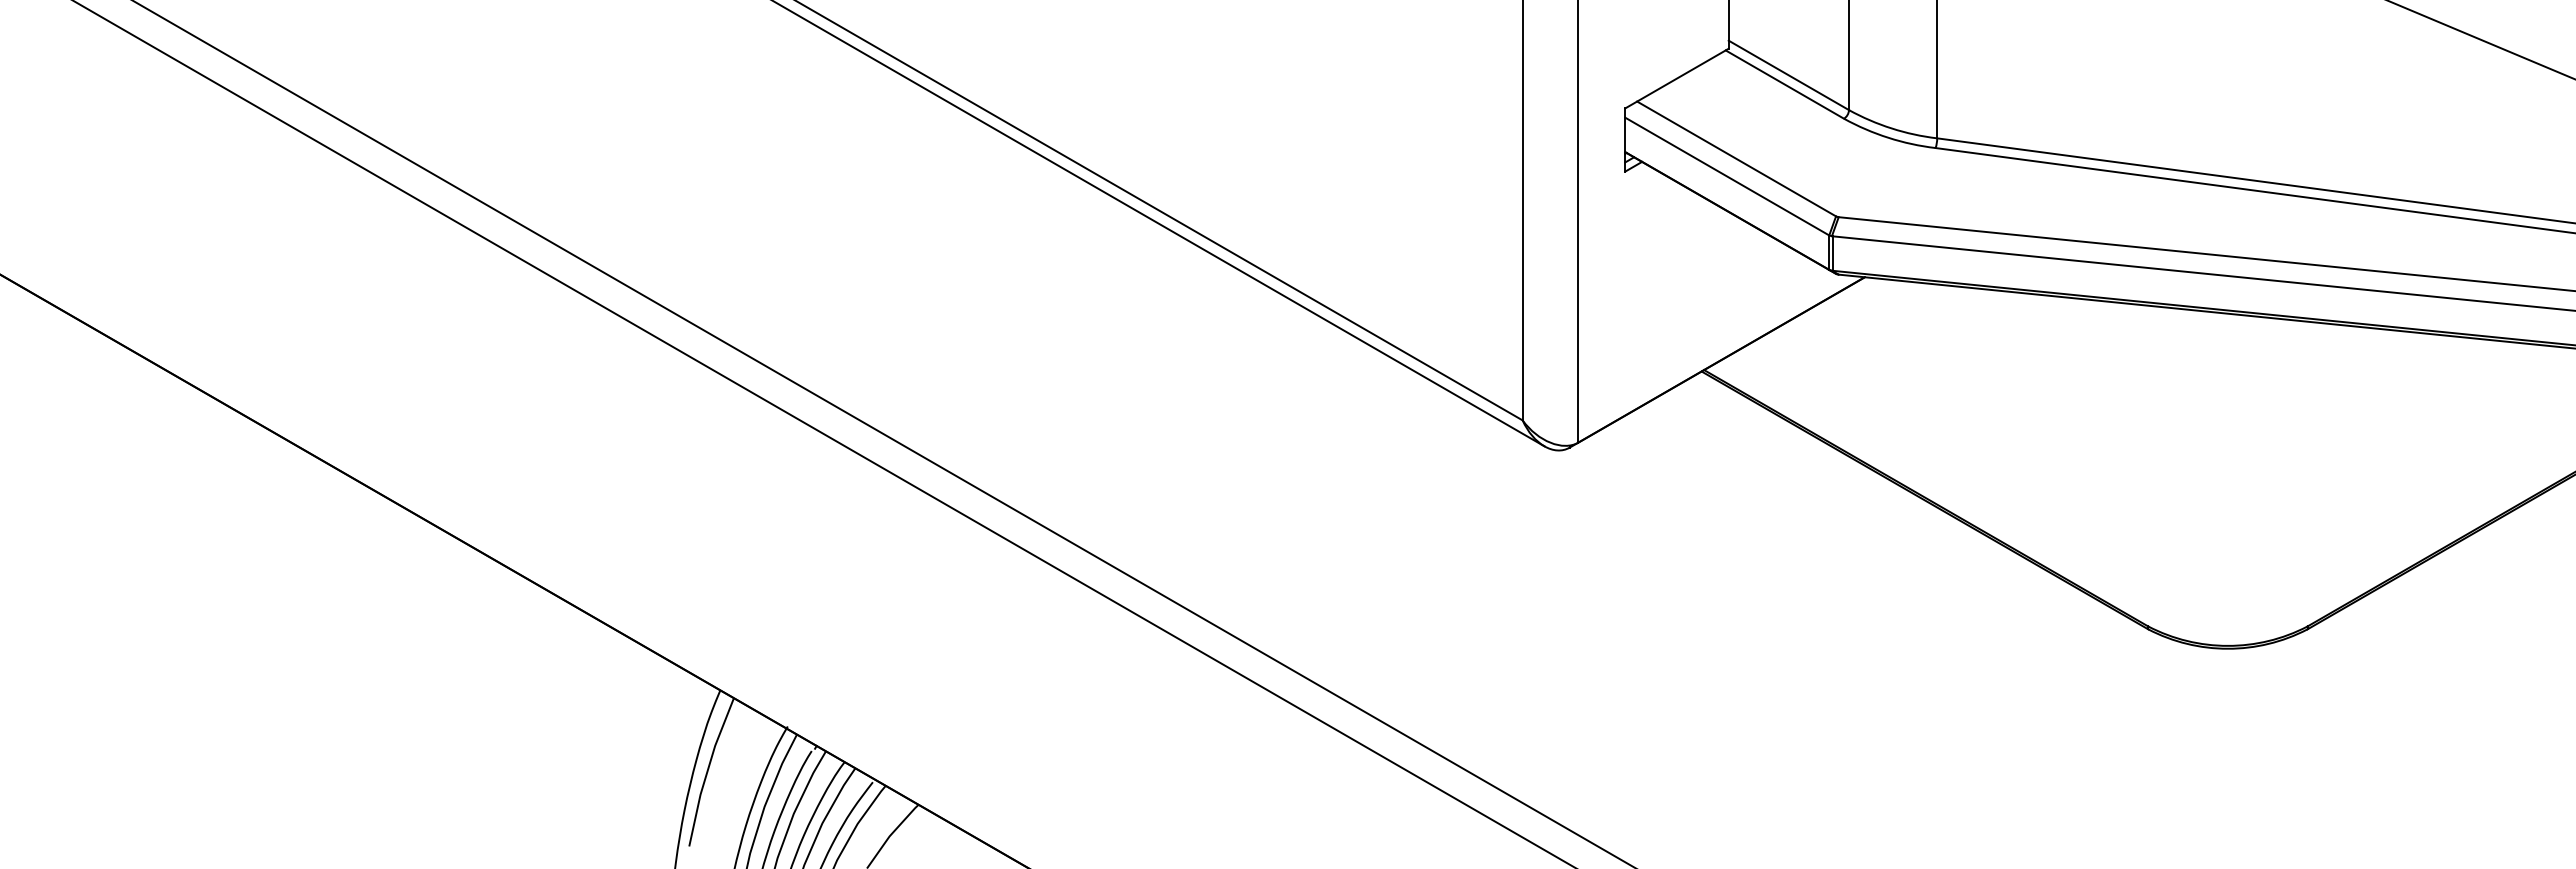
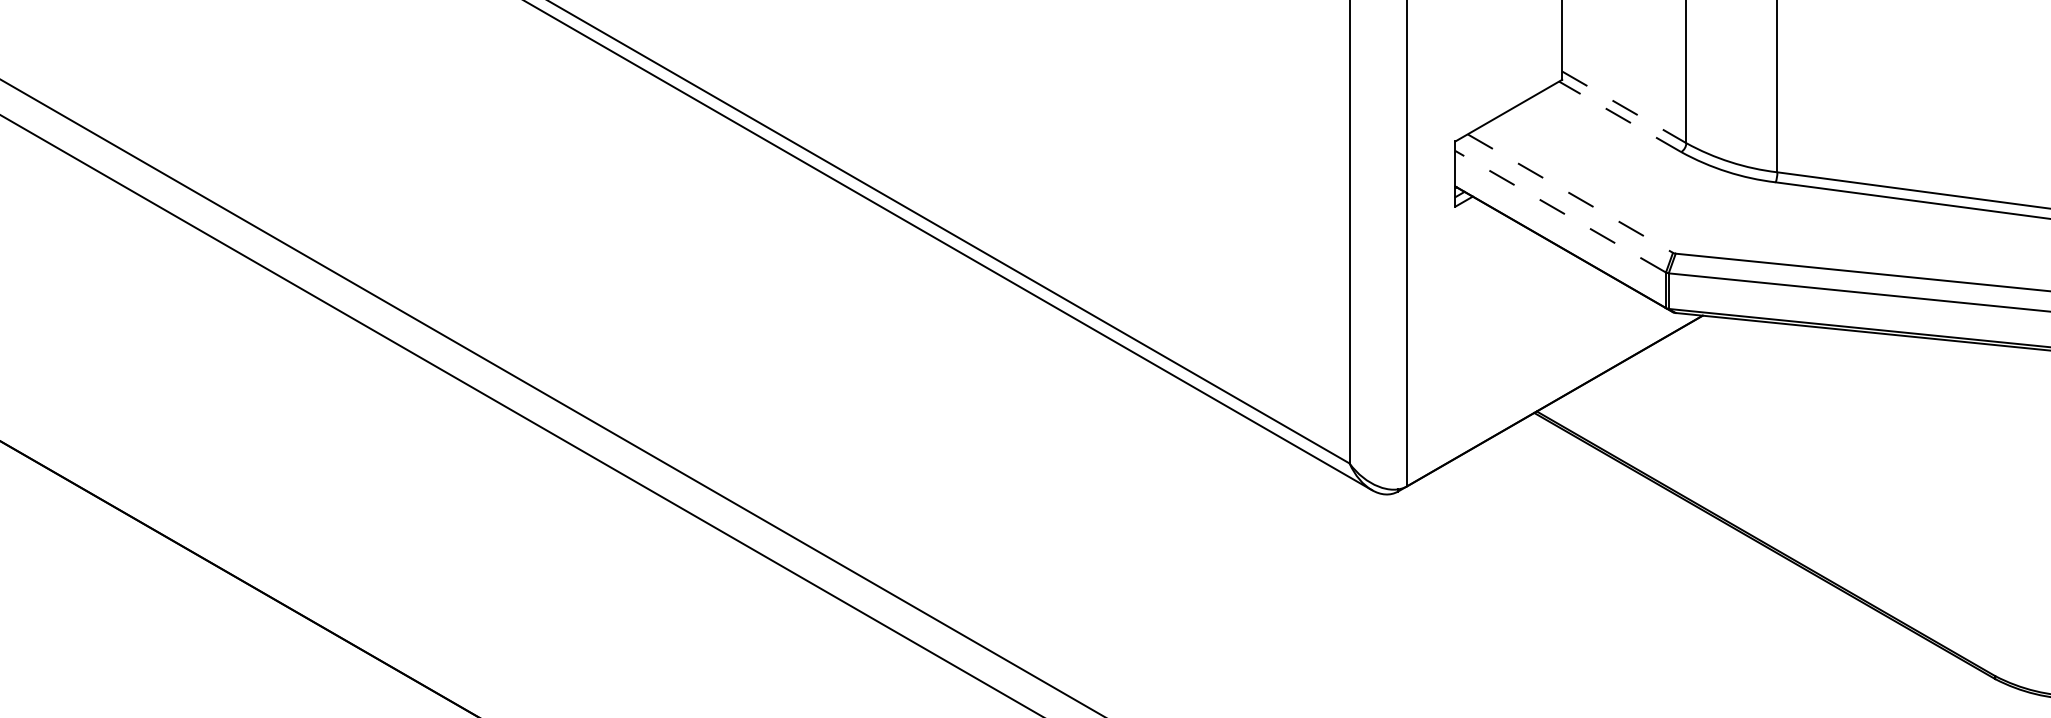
line: (1789, 75) -> (1624, 107), solid -> dashed
line: (1784, 84) -> (1619, 116), solid -> dashed
line: (1736, 158) -> (1570, 193), solid -> dashed
line: (1727, 176) -> (1560, 211), solid -> dashed

